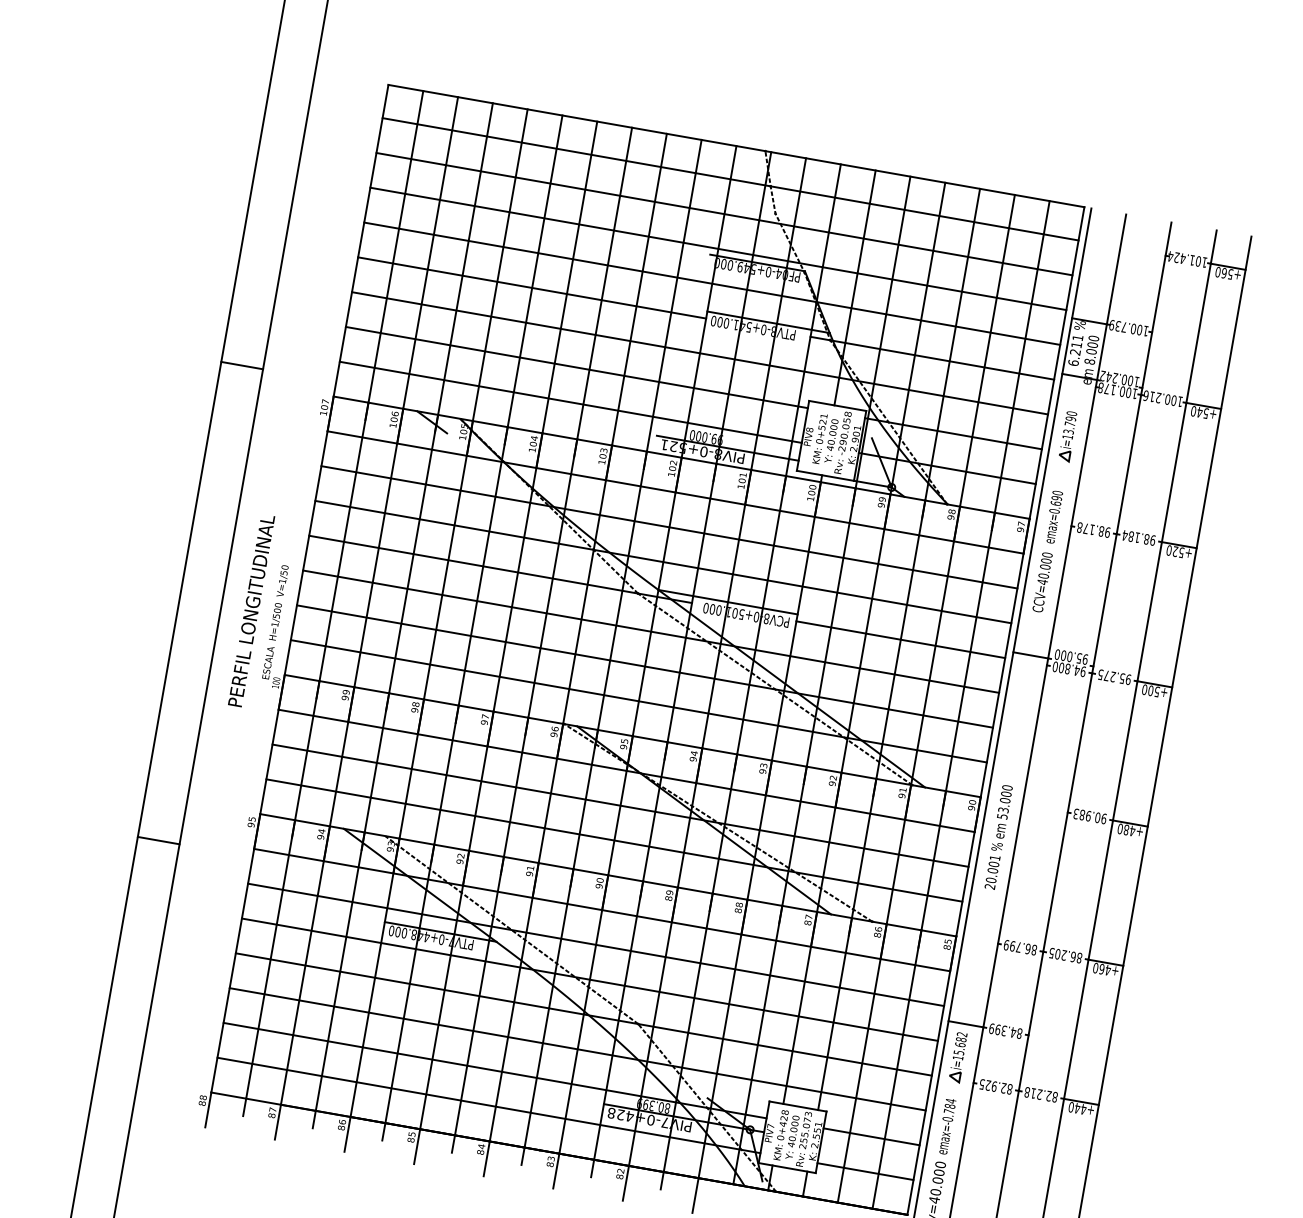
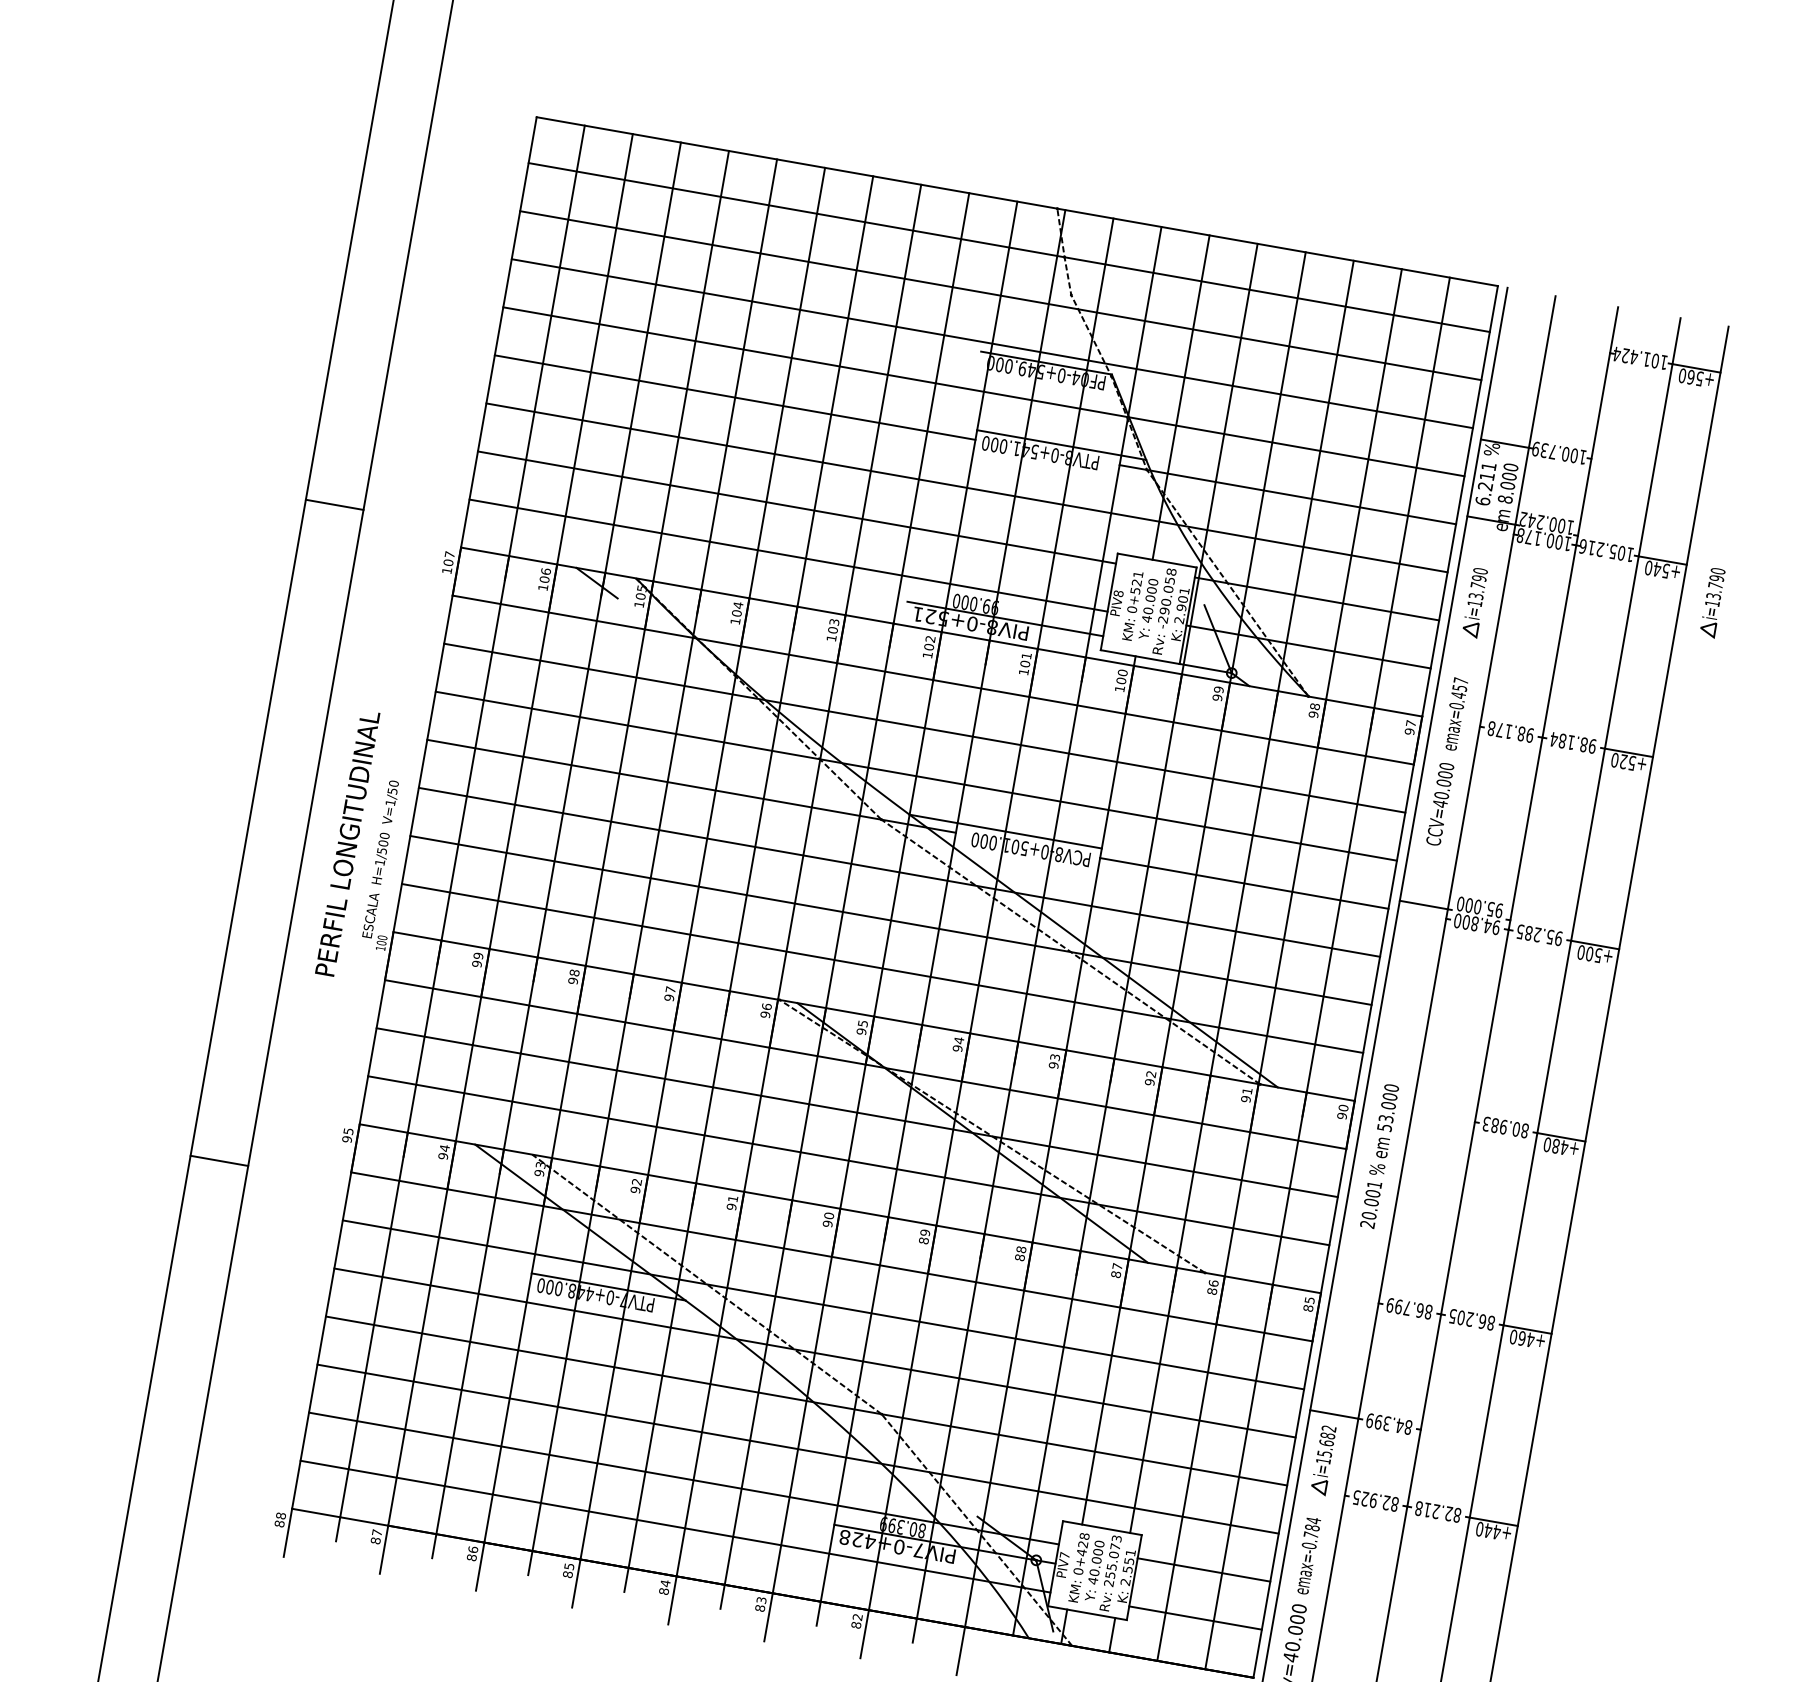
text: (1167, 399) -> (1612, 551), 100.216 -> 105.216
part: (1240, 436) -> (1713, 602), added
text: (1056, 498) -> (1459, 688), emax=0.690 -> emax=0.457
text: (1106, 675) -> (1528, 932), 95.275 -> 95.285
text: (1103, 818) -> (1524, 1130), 90.983 -> 80.983

